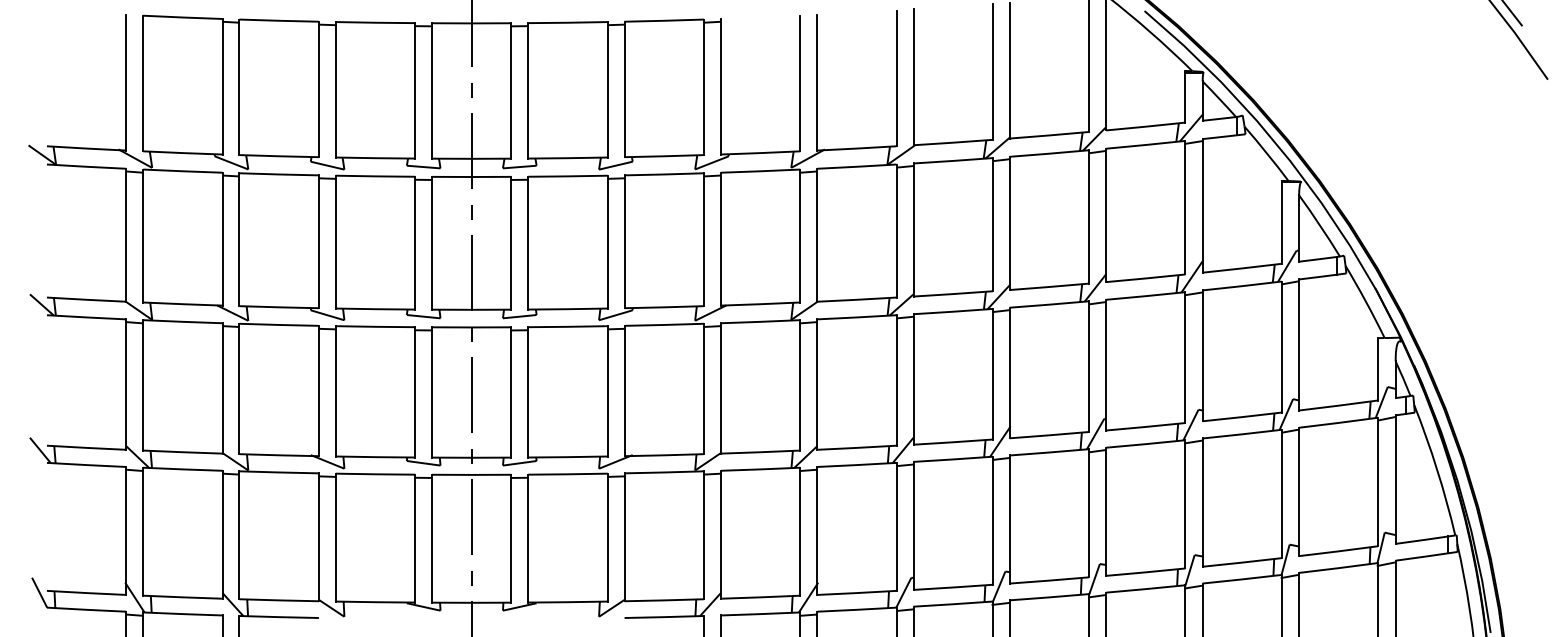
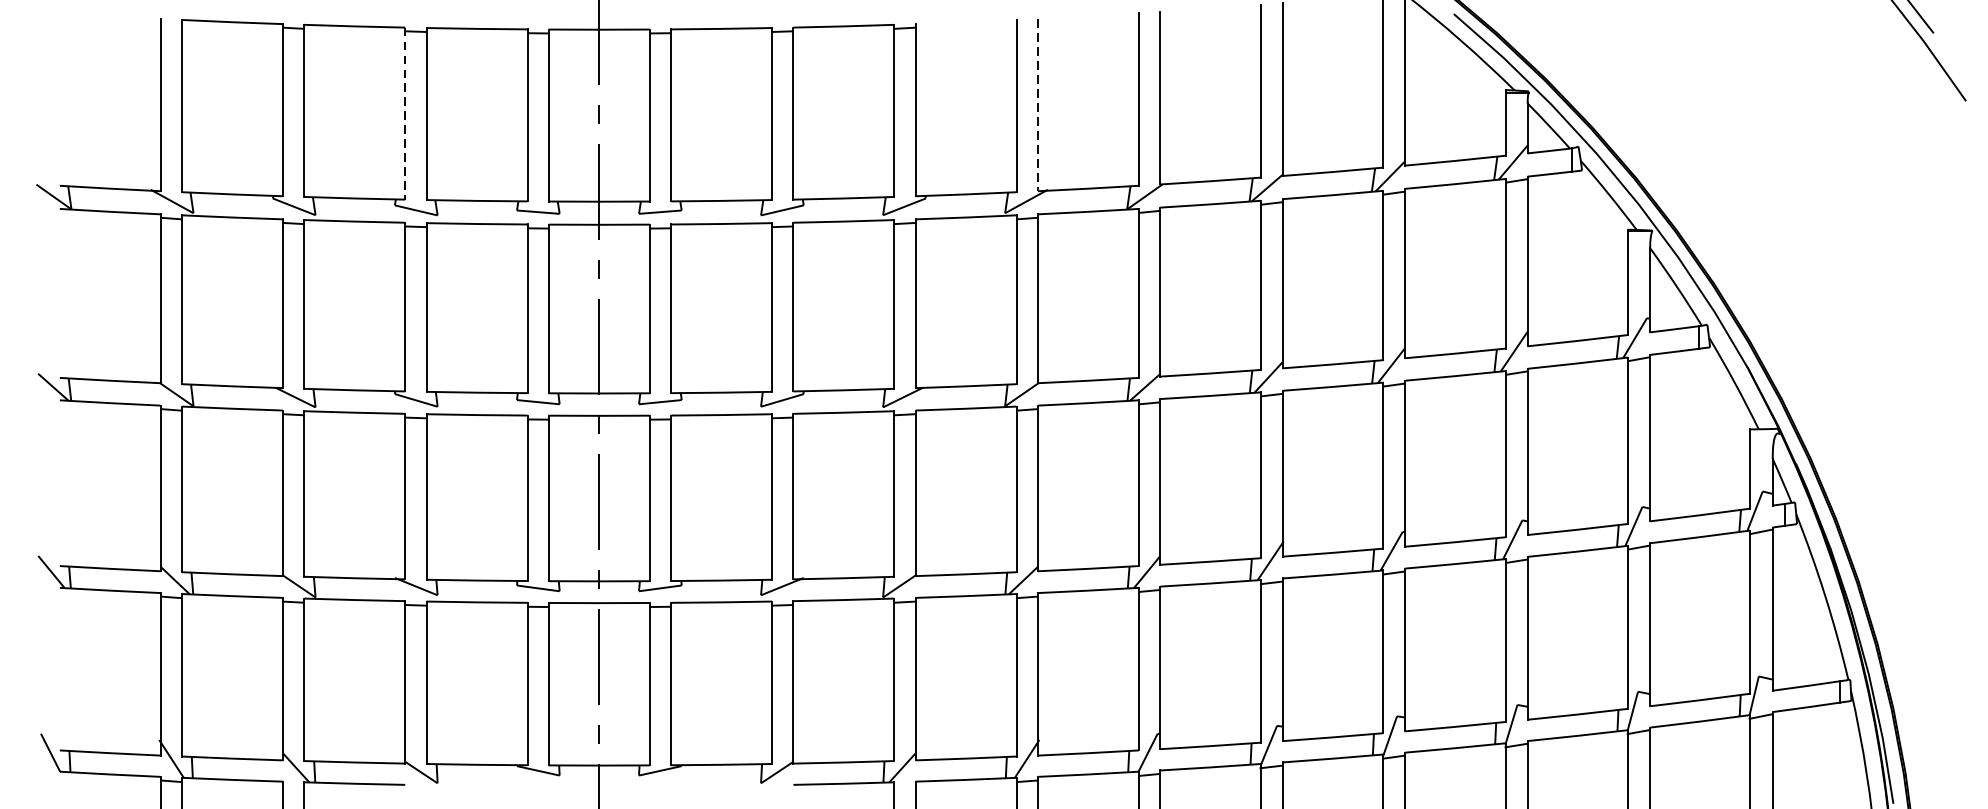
line: (817, 82) -> (1038, 104), solid -> dashed
line: (318, 89) -> (404, 113), solid -> dashed

